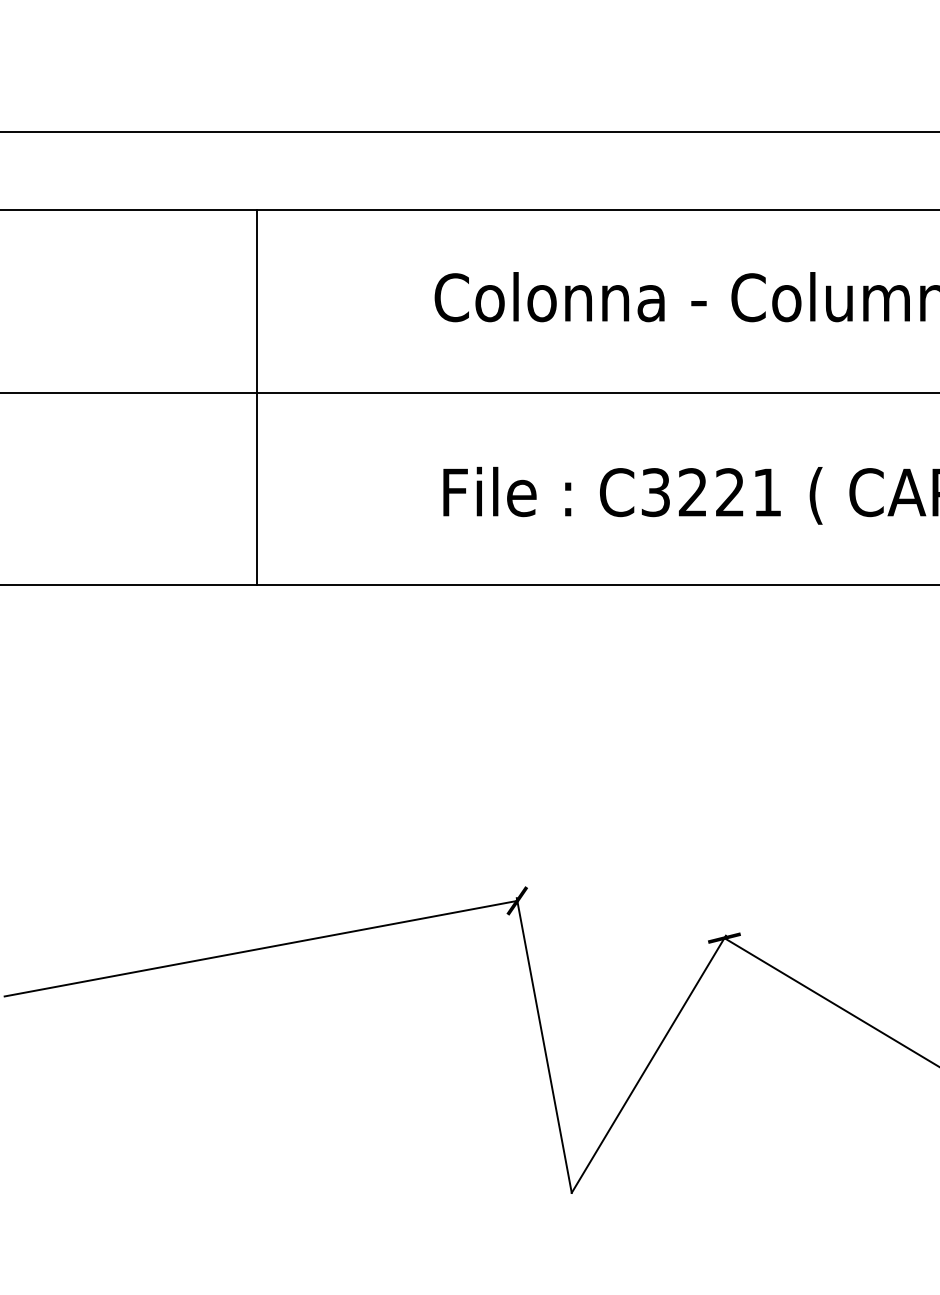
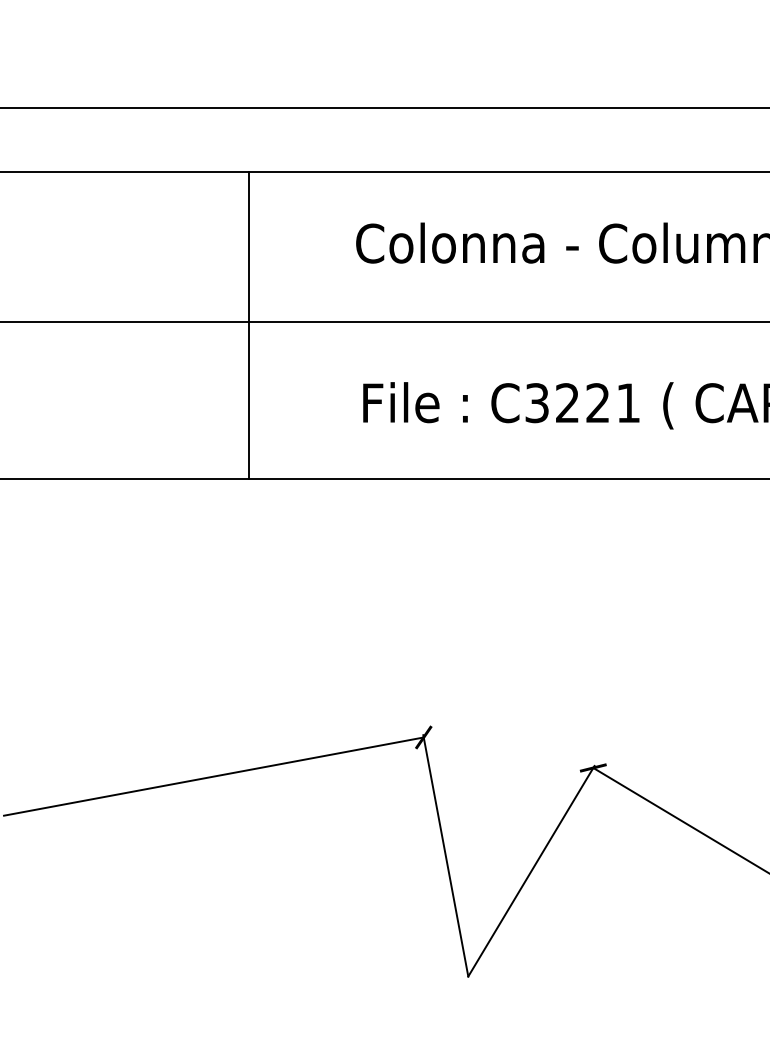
line: (256, 397) -> (249, 325), moved

